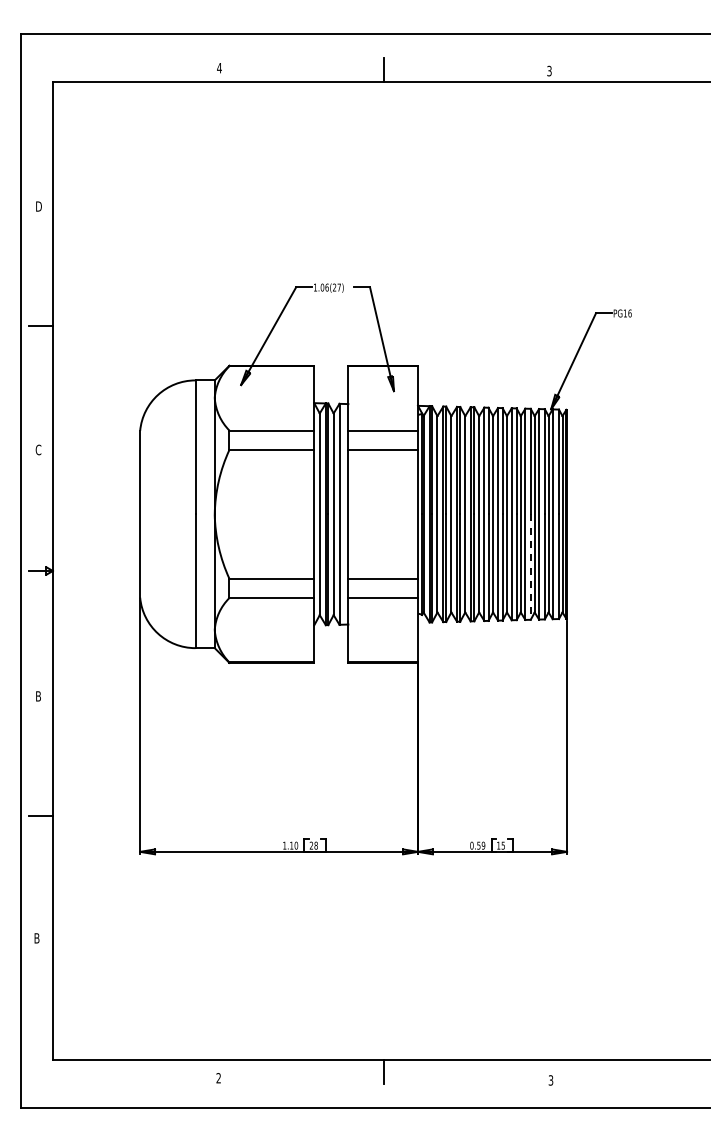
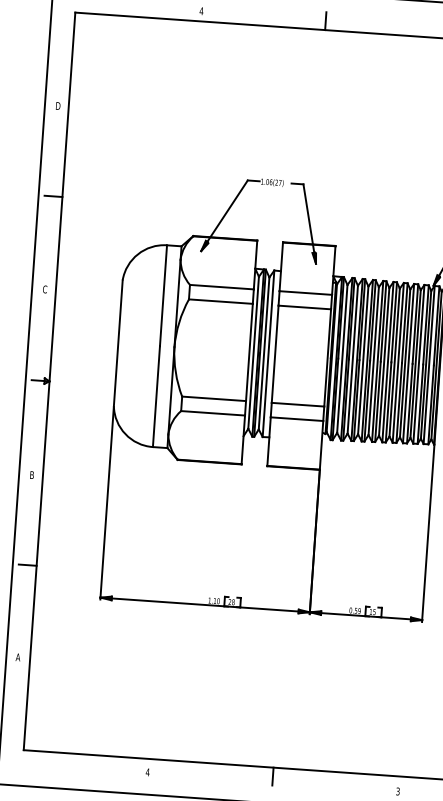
line: (530, 567) -> (409, 403), dashed -> solid
text: (36, 938) -> (17, 657), B -> A
text: (218, 1078) -> (147, 772), 2 -> 4

